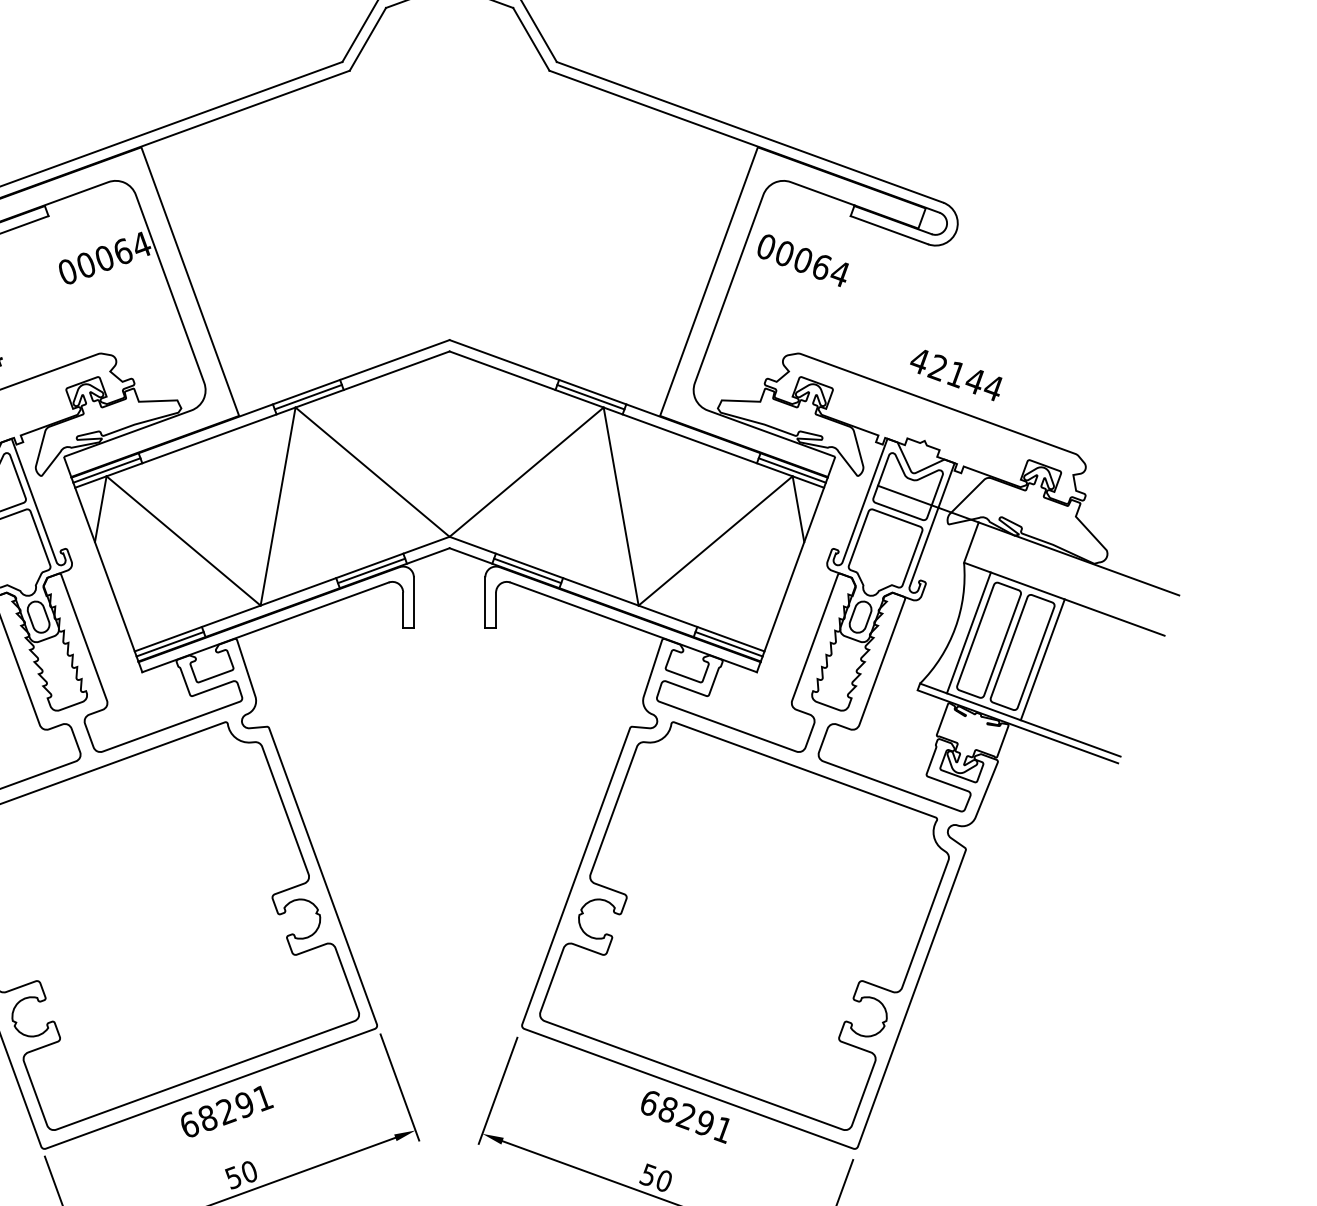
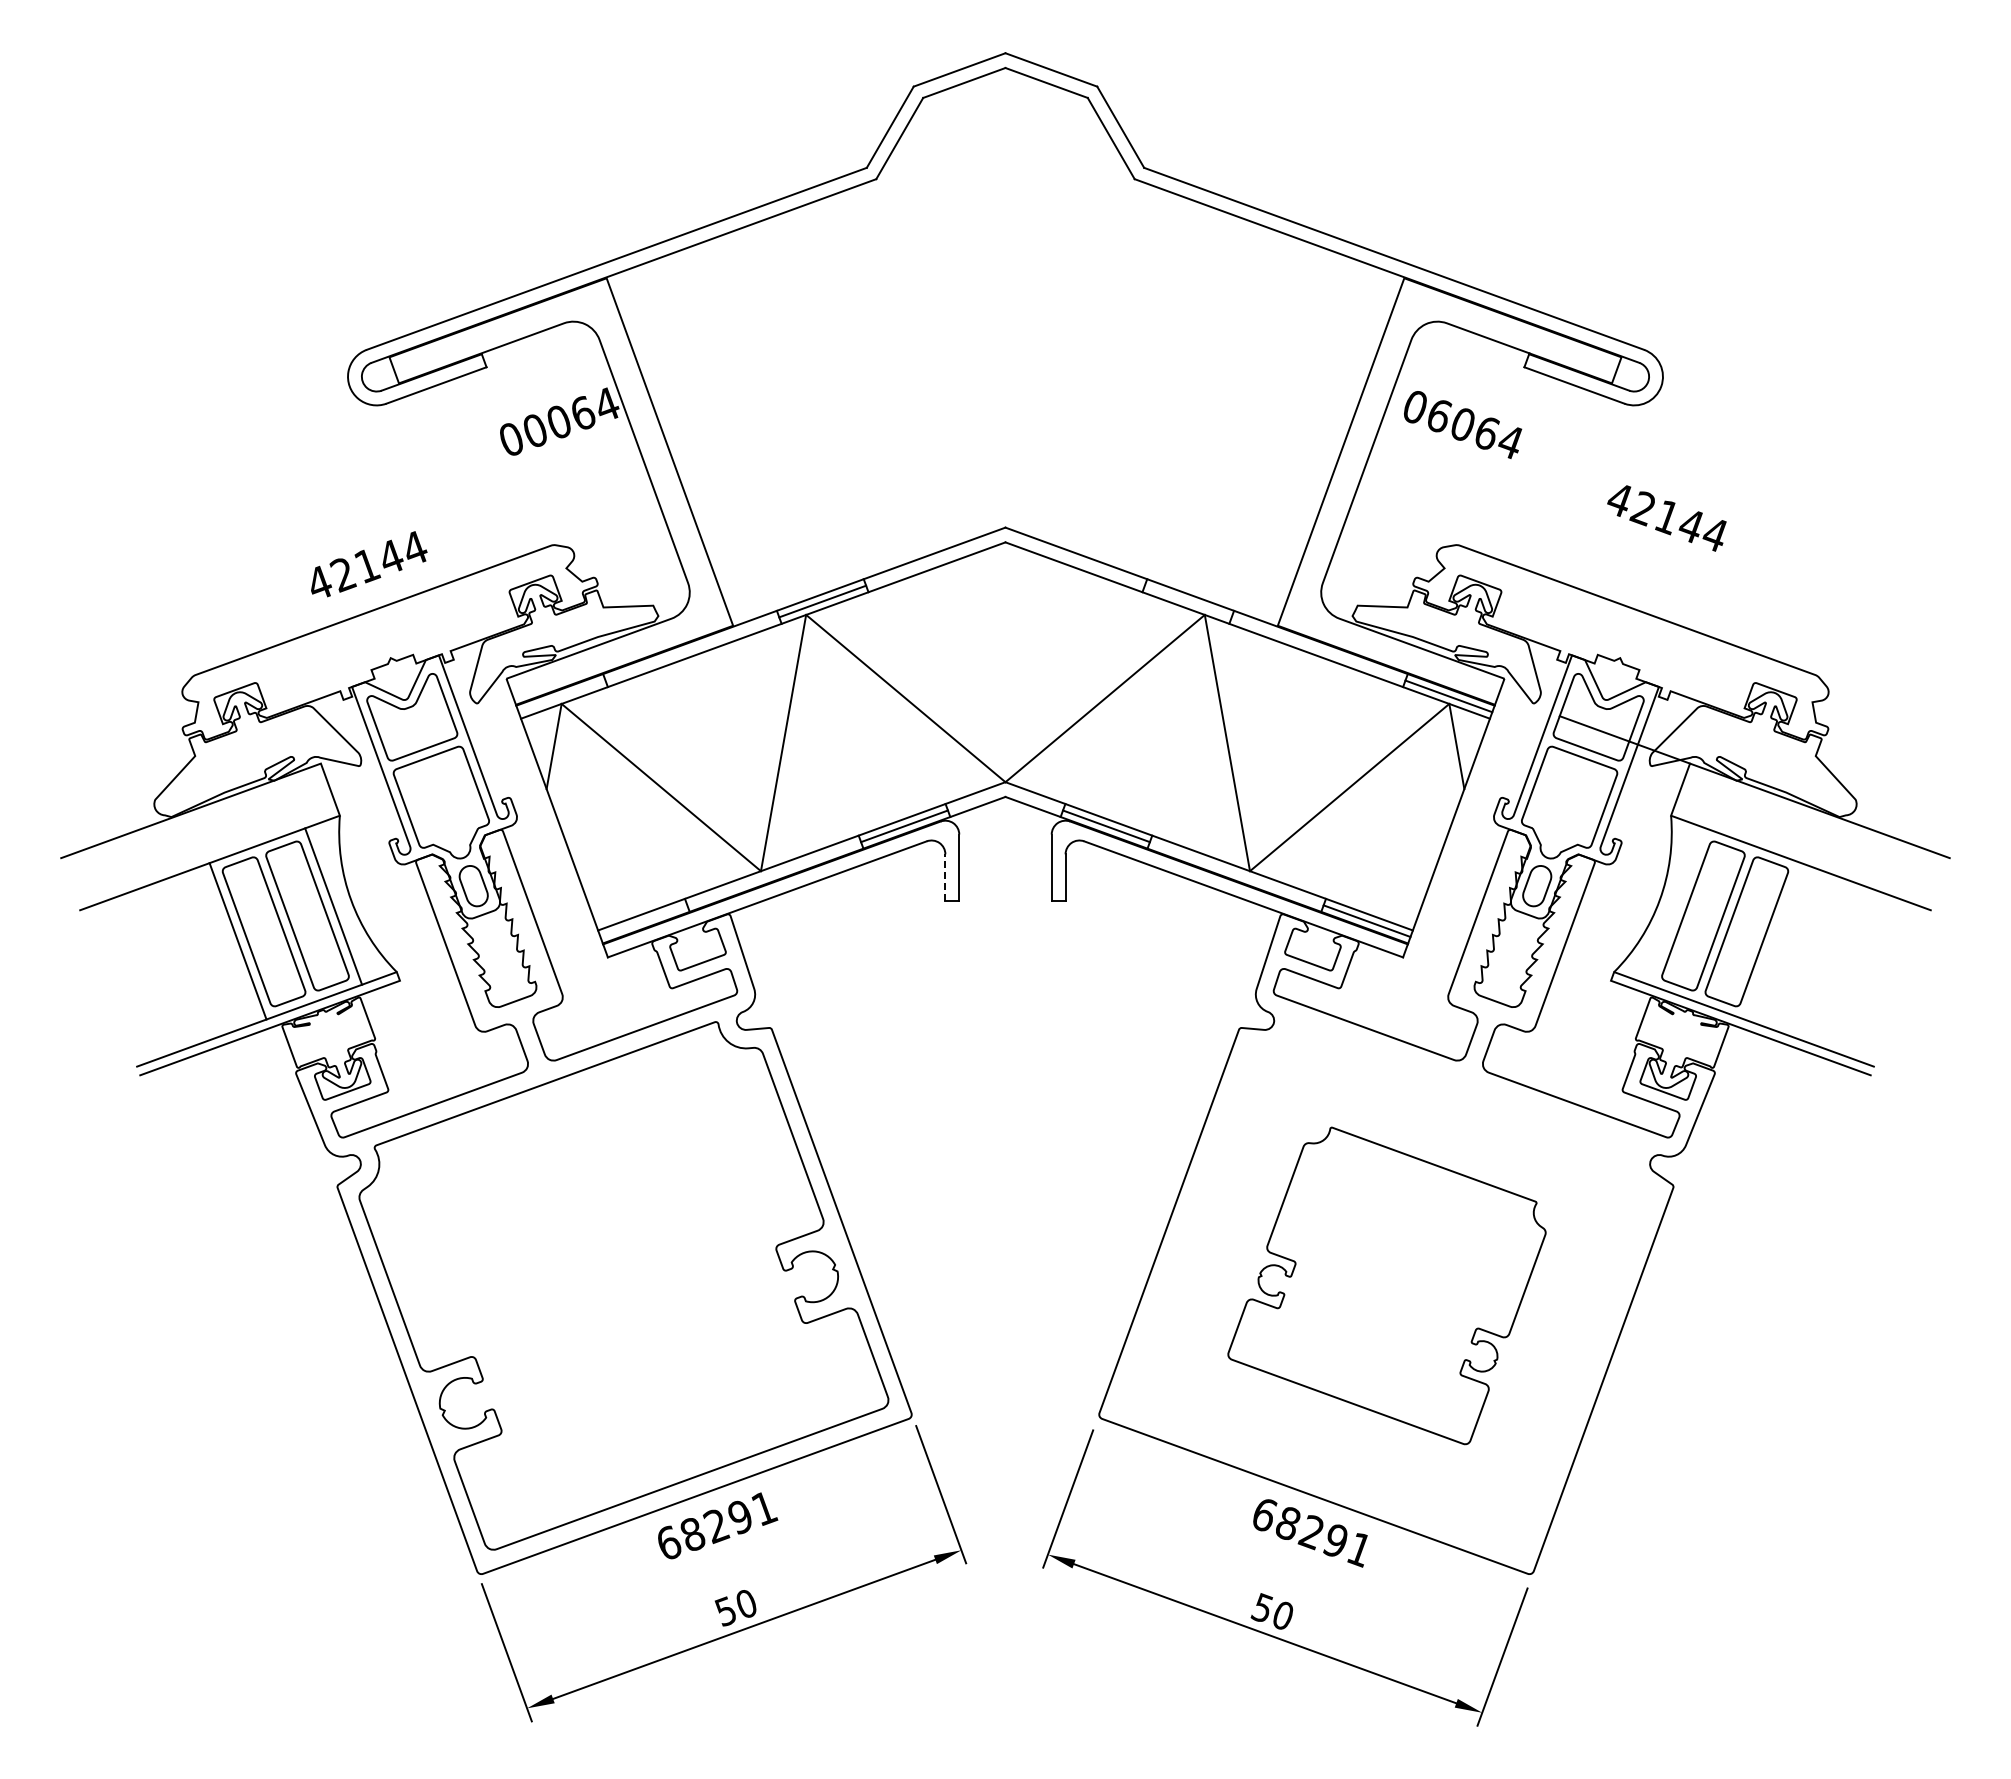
text: (785, 253) -> (1439, 415), 00064 -> 06064
text: (955, 375) -> (1666, 518), moved
line: (590, 397) -> (1187, 601), removed
line: (106, 470) -> (561, 696), removed
line: (403, 609) -> (945, 876), solid -> dashed
line: (968, 632) -> (1676, 906), removed
line: (169, 643) -> (643, 920), removed
line: (1042, 659) -> (1772, 941), removed
part: (744, 925) -> (1386, 1285), size x0.6

